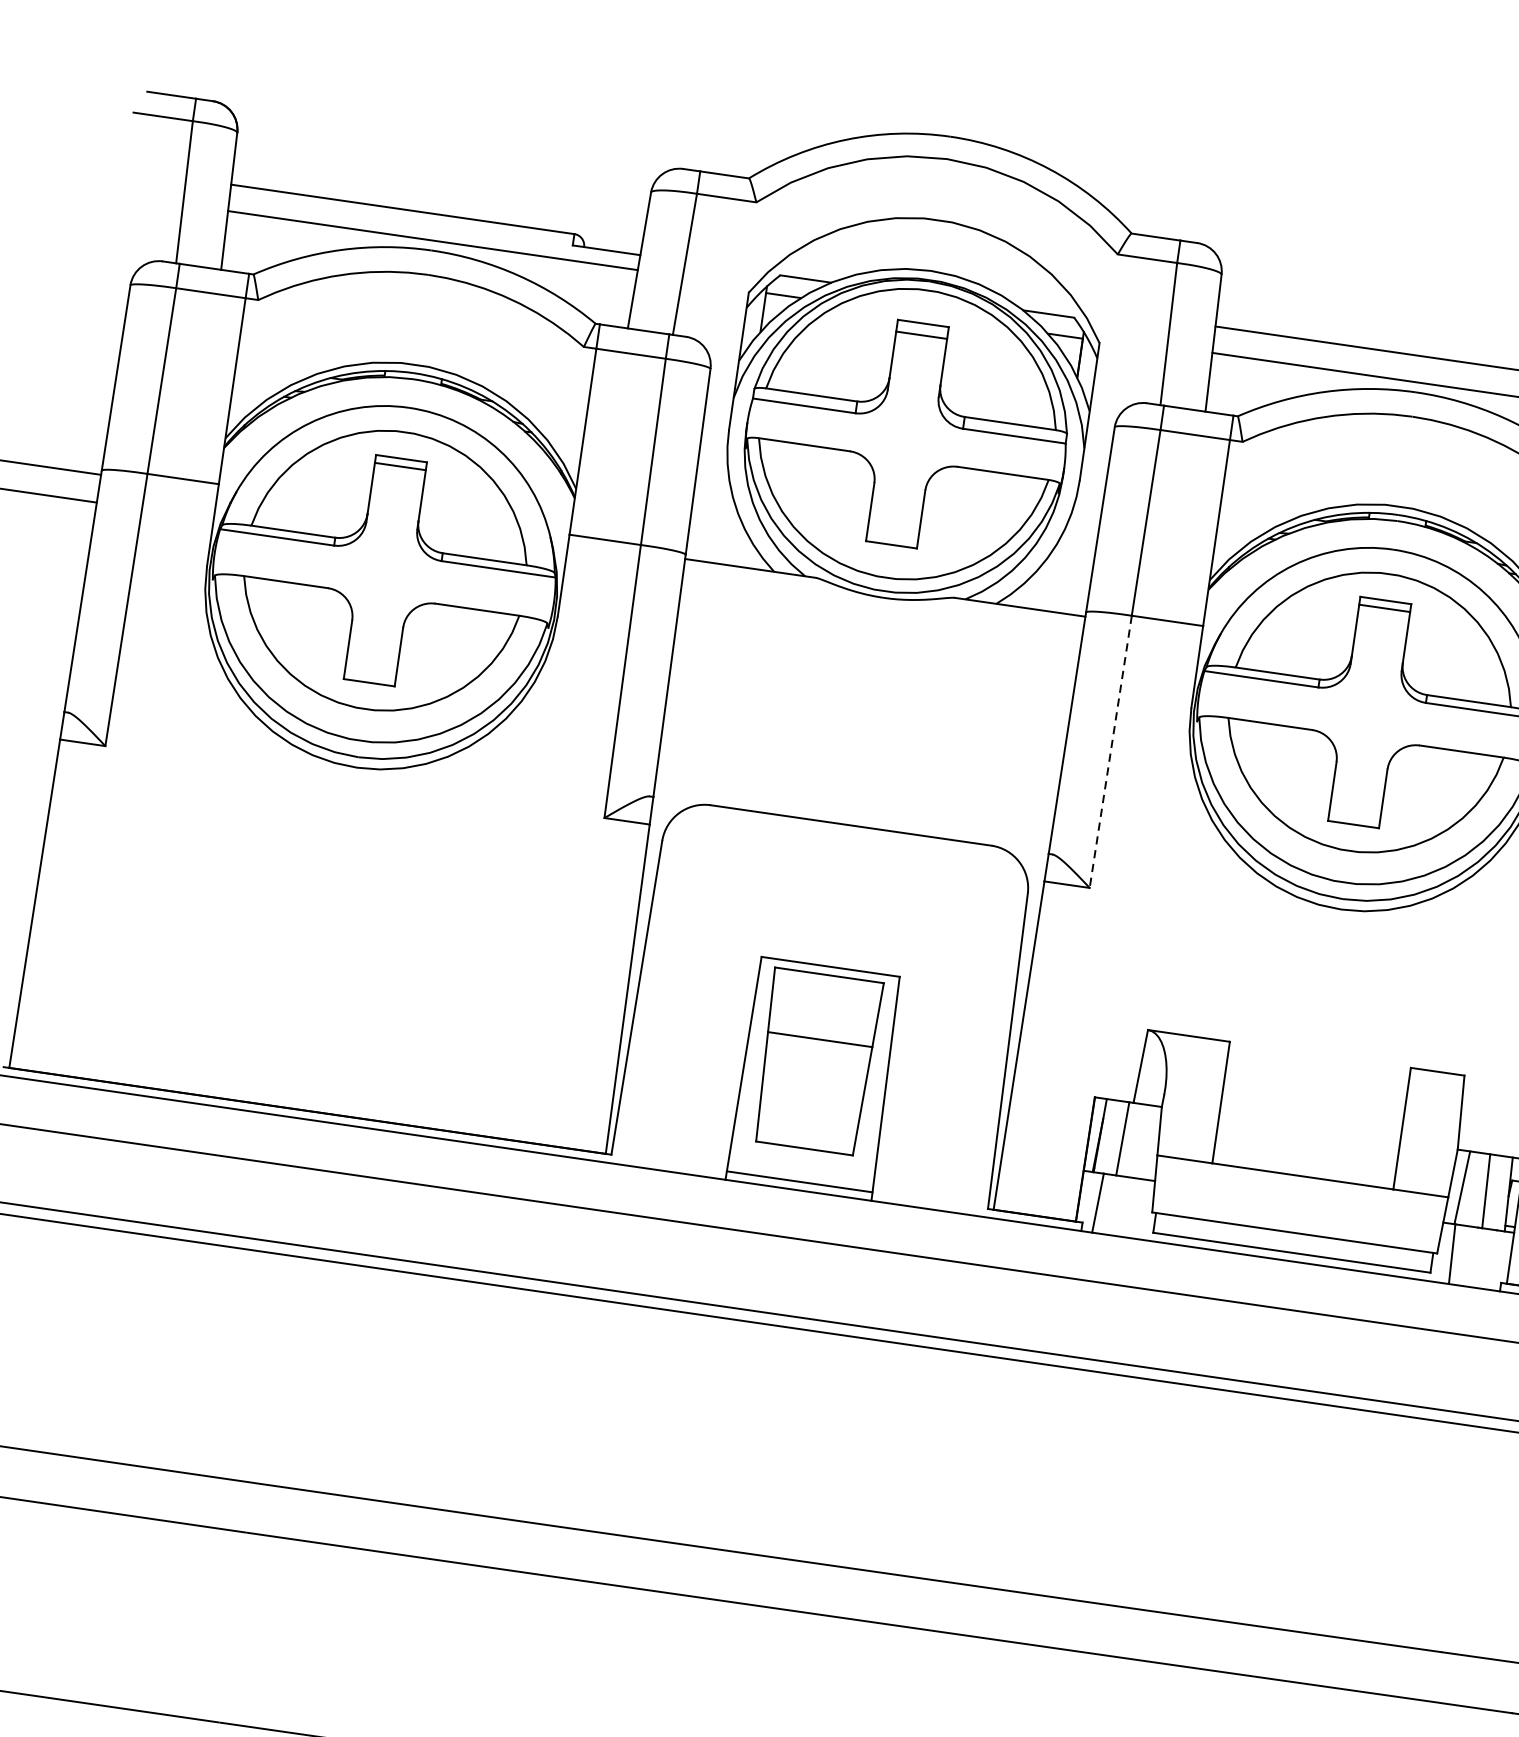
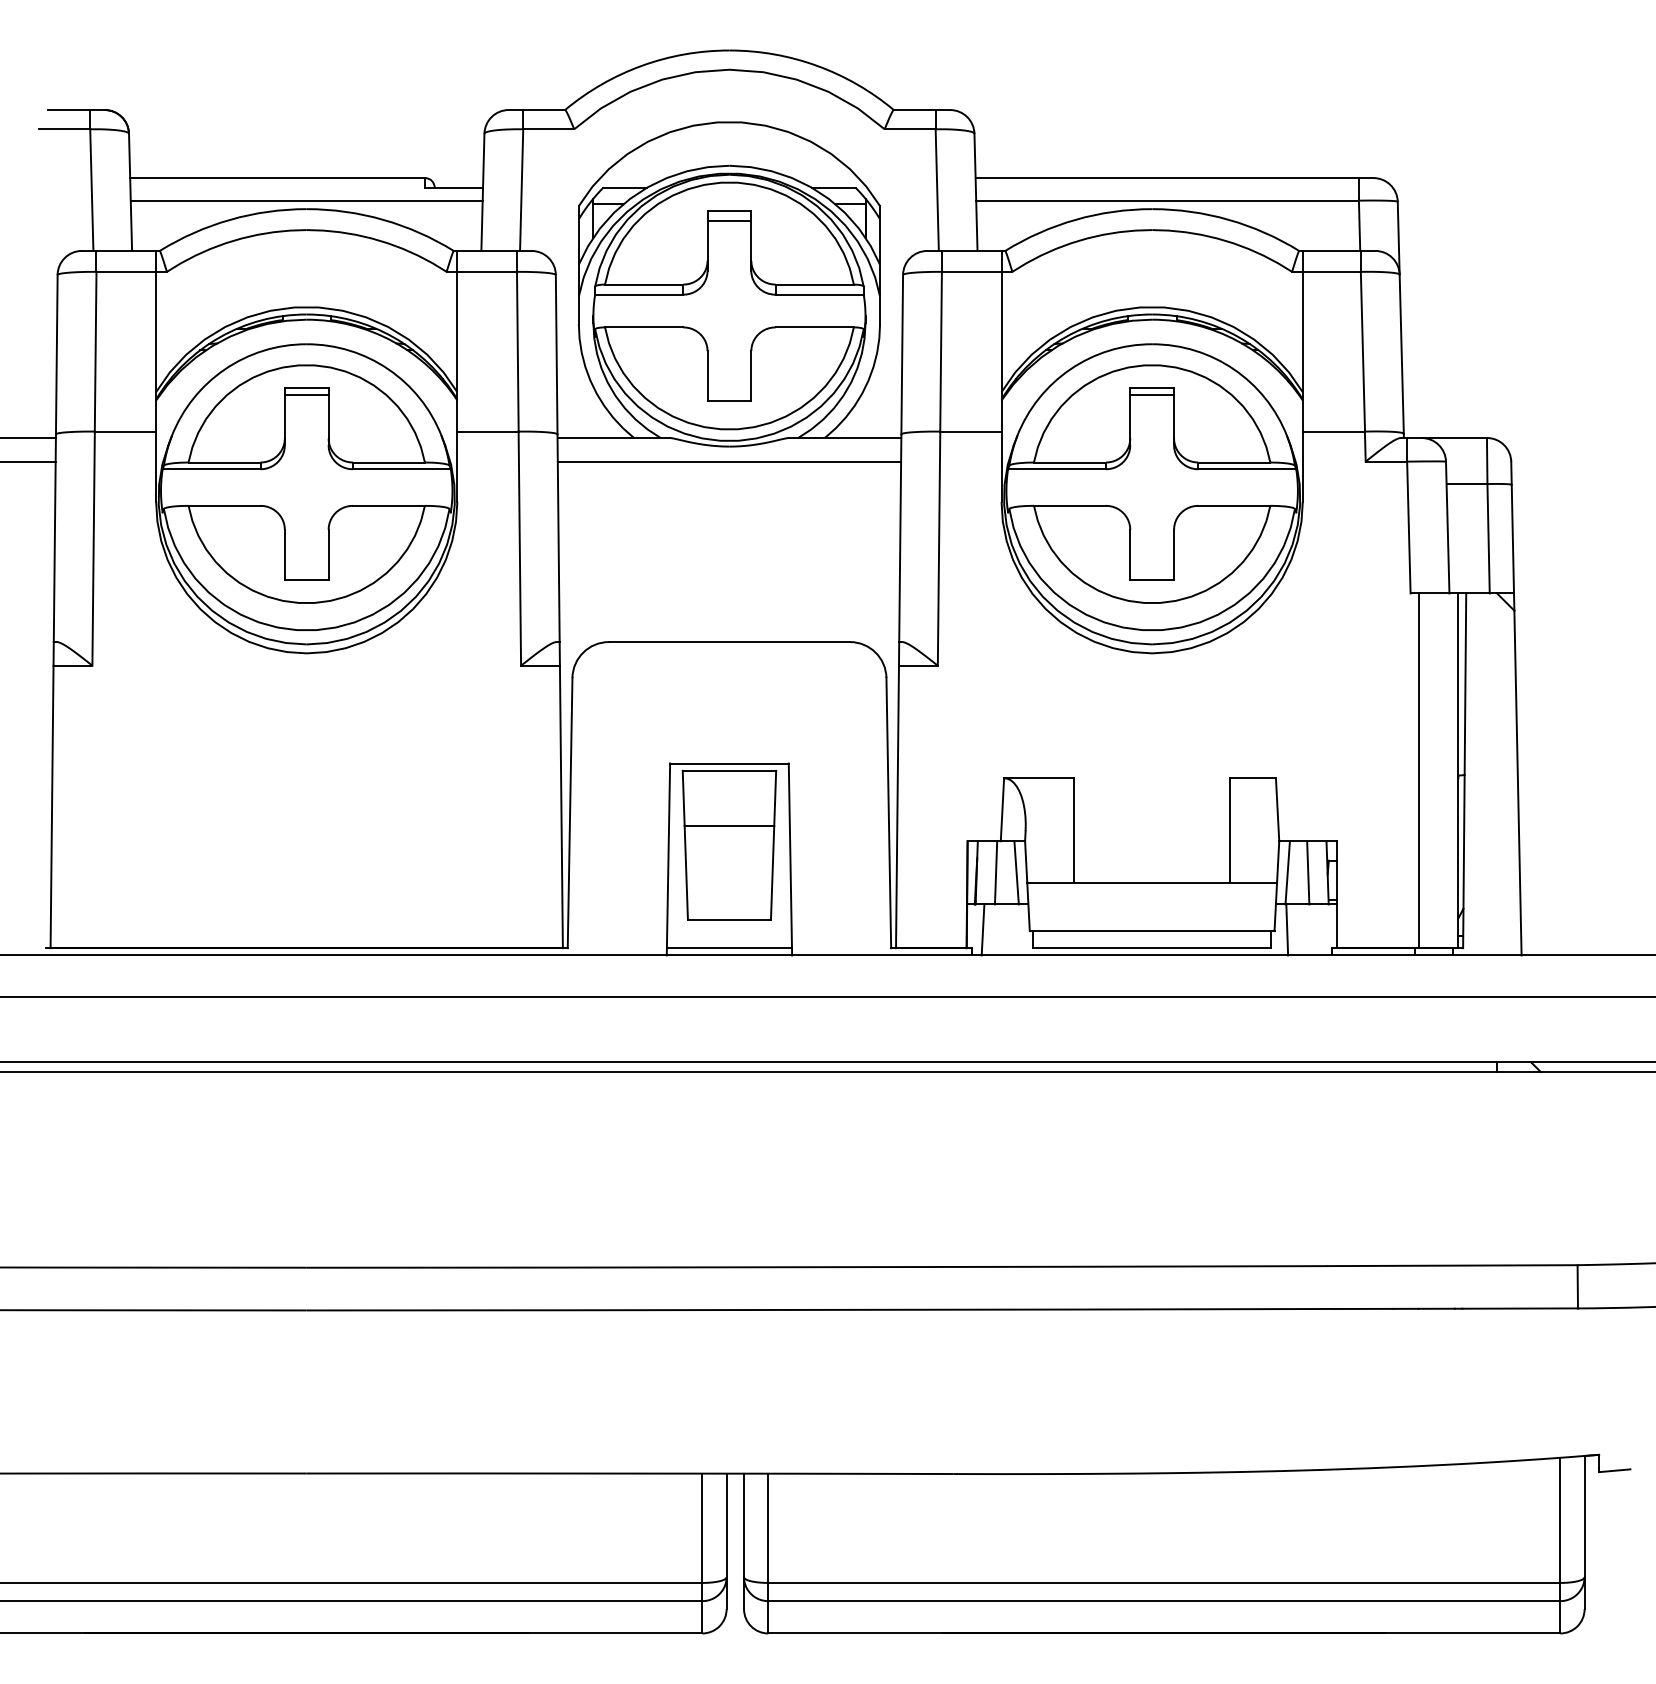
line: (881, 615) -> (729, 461), added
line: (1111, 752) -> (939, 549), dashed -> solid
line: (1146, 1141) -> (1016, 872), added

